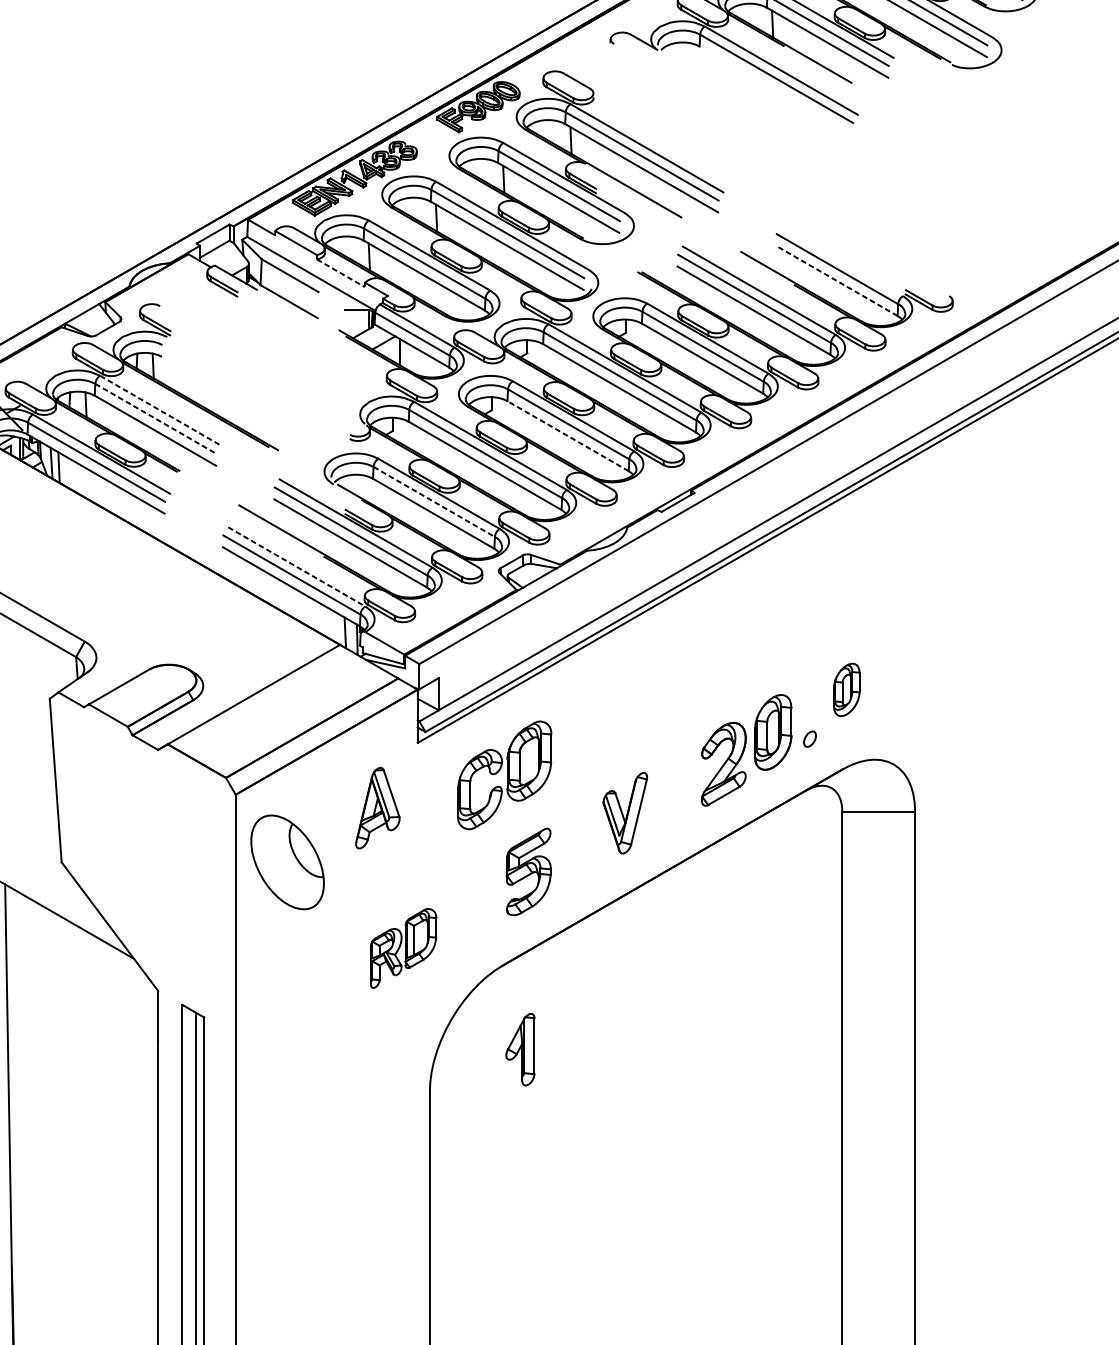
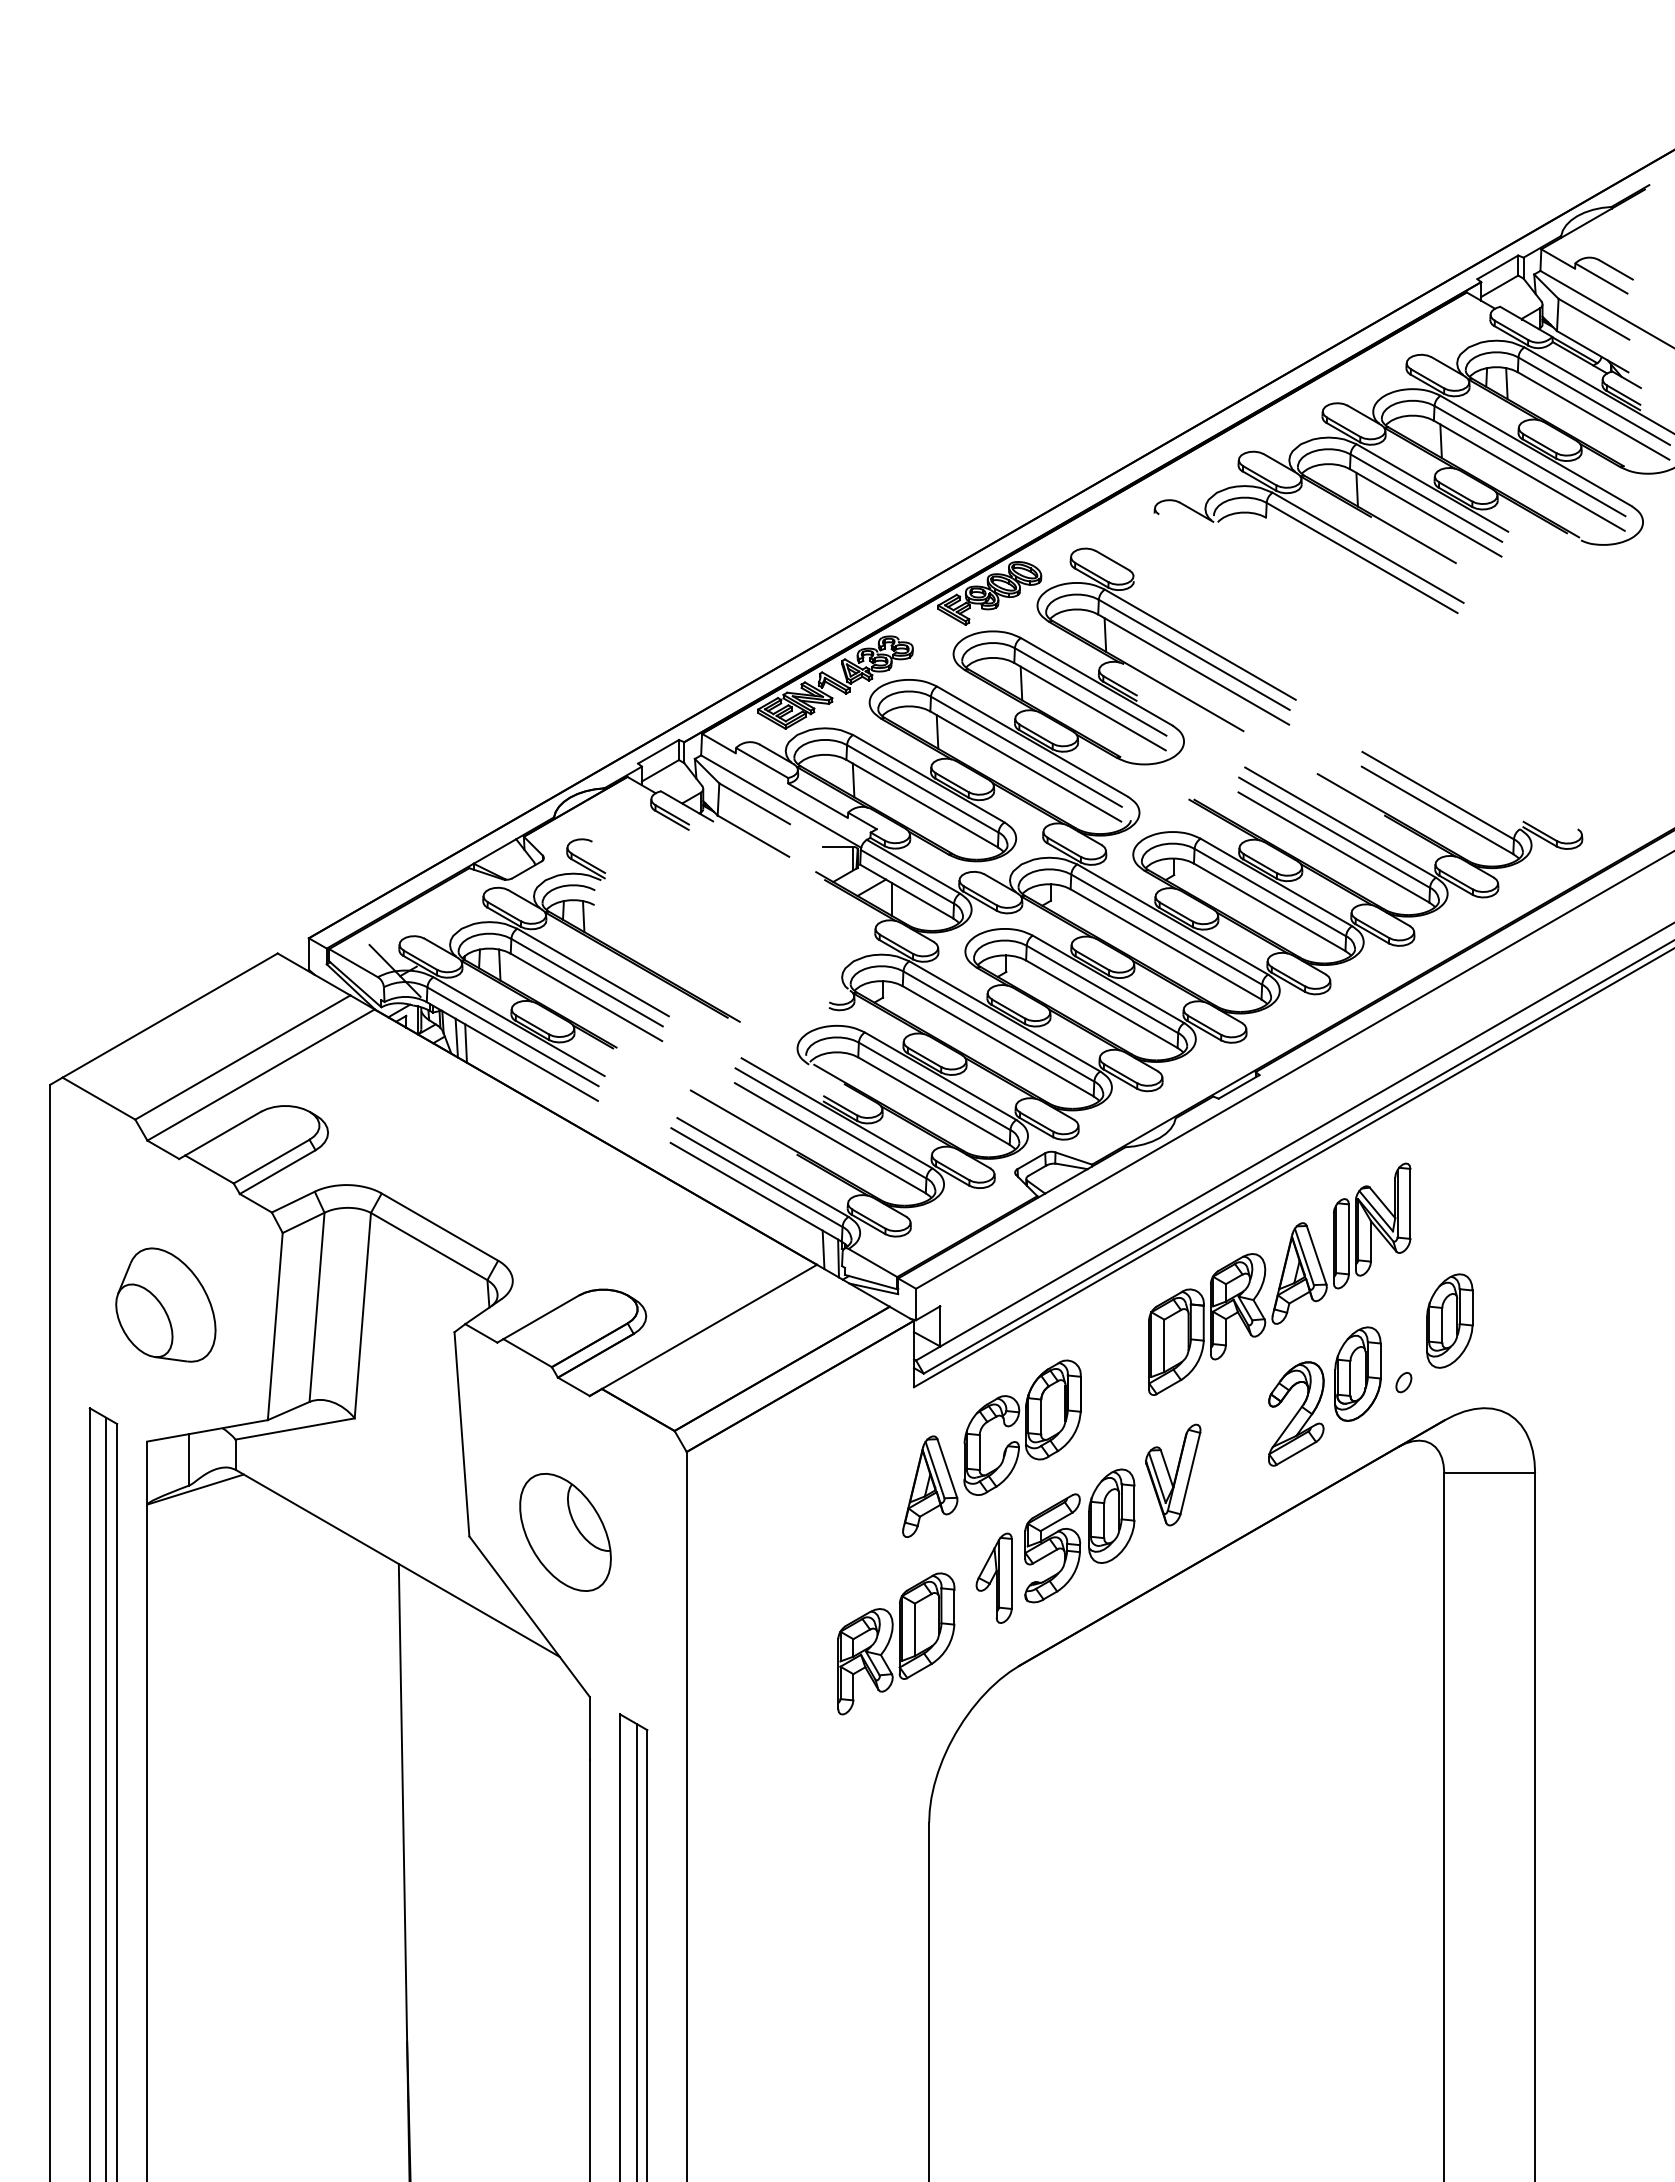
line: (341, 273) -> (818, 801), dashed -> solid
line: (836, 281) -> (1437, 810), dashed -> solid
line: (161, 410) -> (593, 972), dashed -> solid
line: (156, 418) -> (587, 982), dashed -> solid
line: (567, 435) -> (1101, 1003), dashed -> solid
line: (434, 502) -> (935, 1086), dashed -> solid
line: (296, 566) -> (762, 1167), dashed -> solid
part: (710, 655) -> (1279, 1278), added
part: (846, 689) -> (1449, 1320), size x1.43
part: (378, 807) -> (930, 1486), moved
part: (575, 845) -> (1111, 1515), added
part: (287, 862) -> (565, 1532), moved
part: (403, 948) -> (896, 1643), size x1.43
part: (519, 1049) -> (993, 1577), moved

